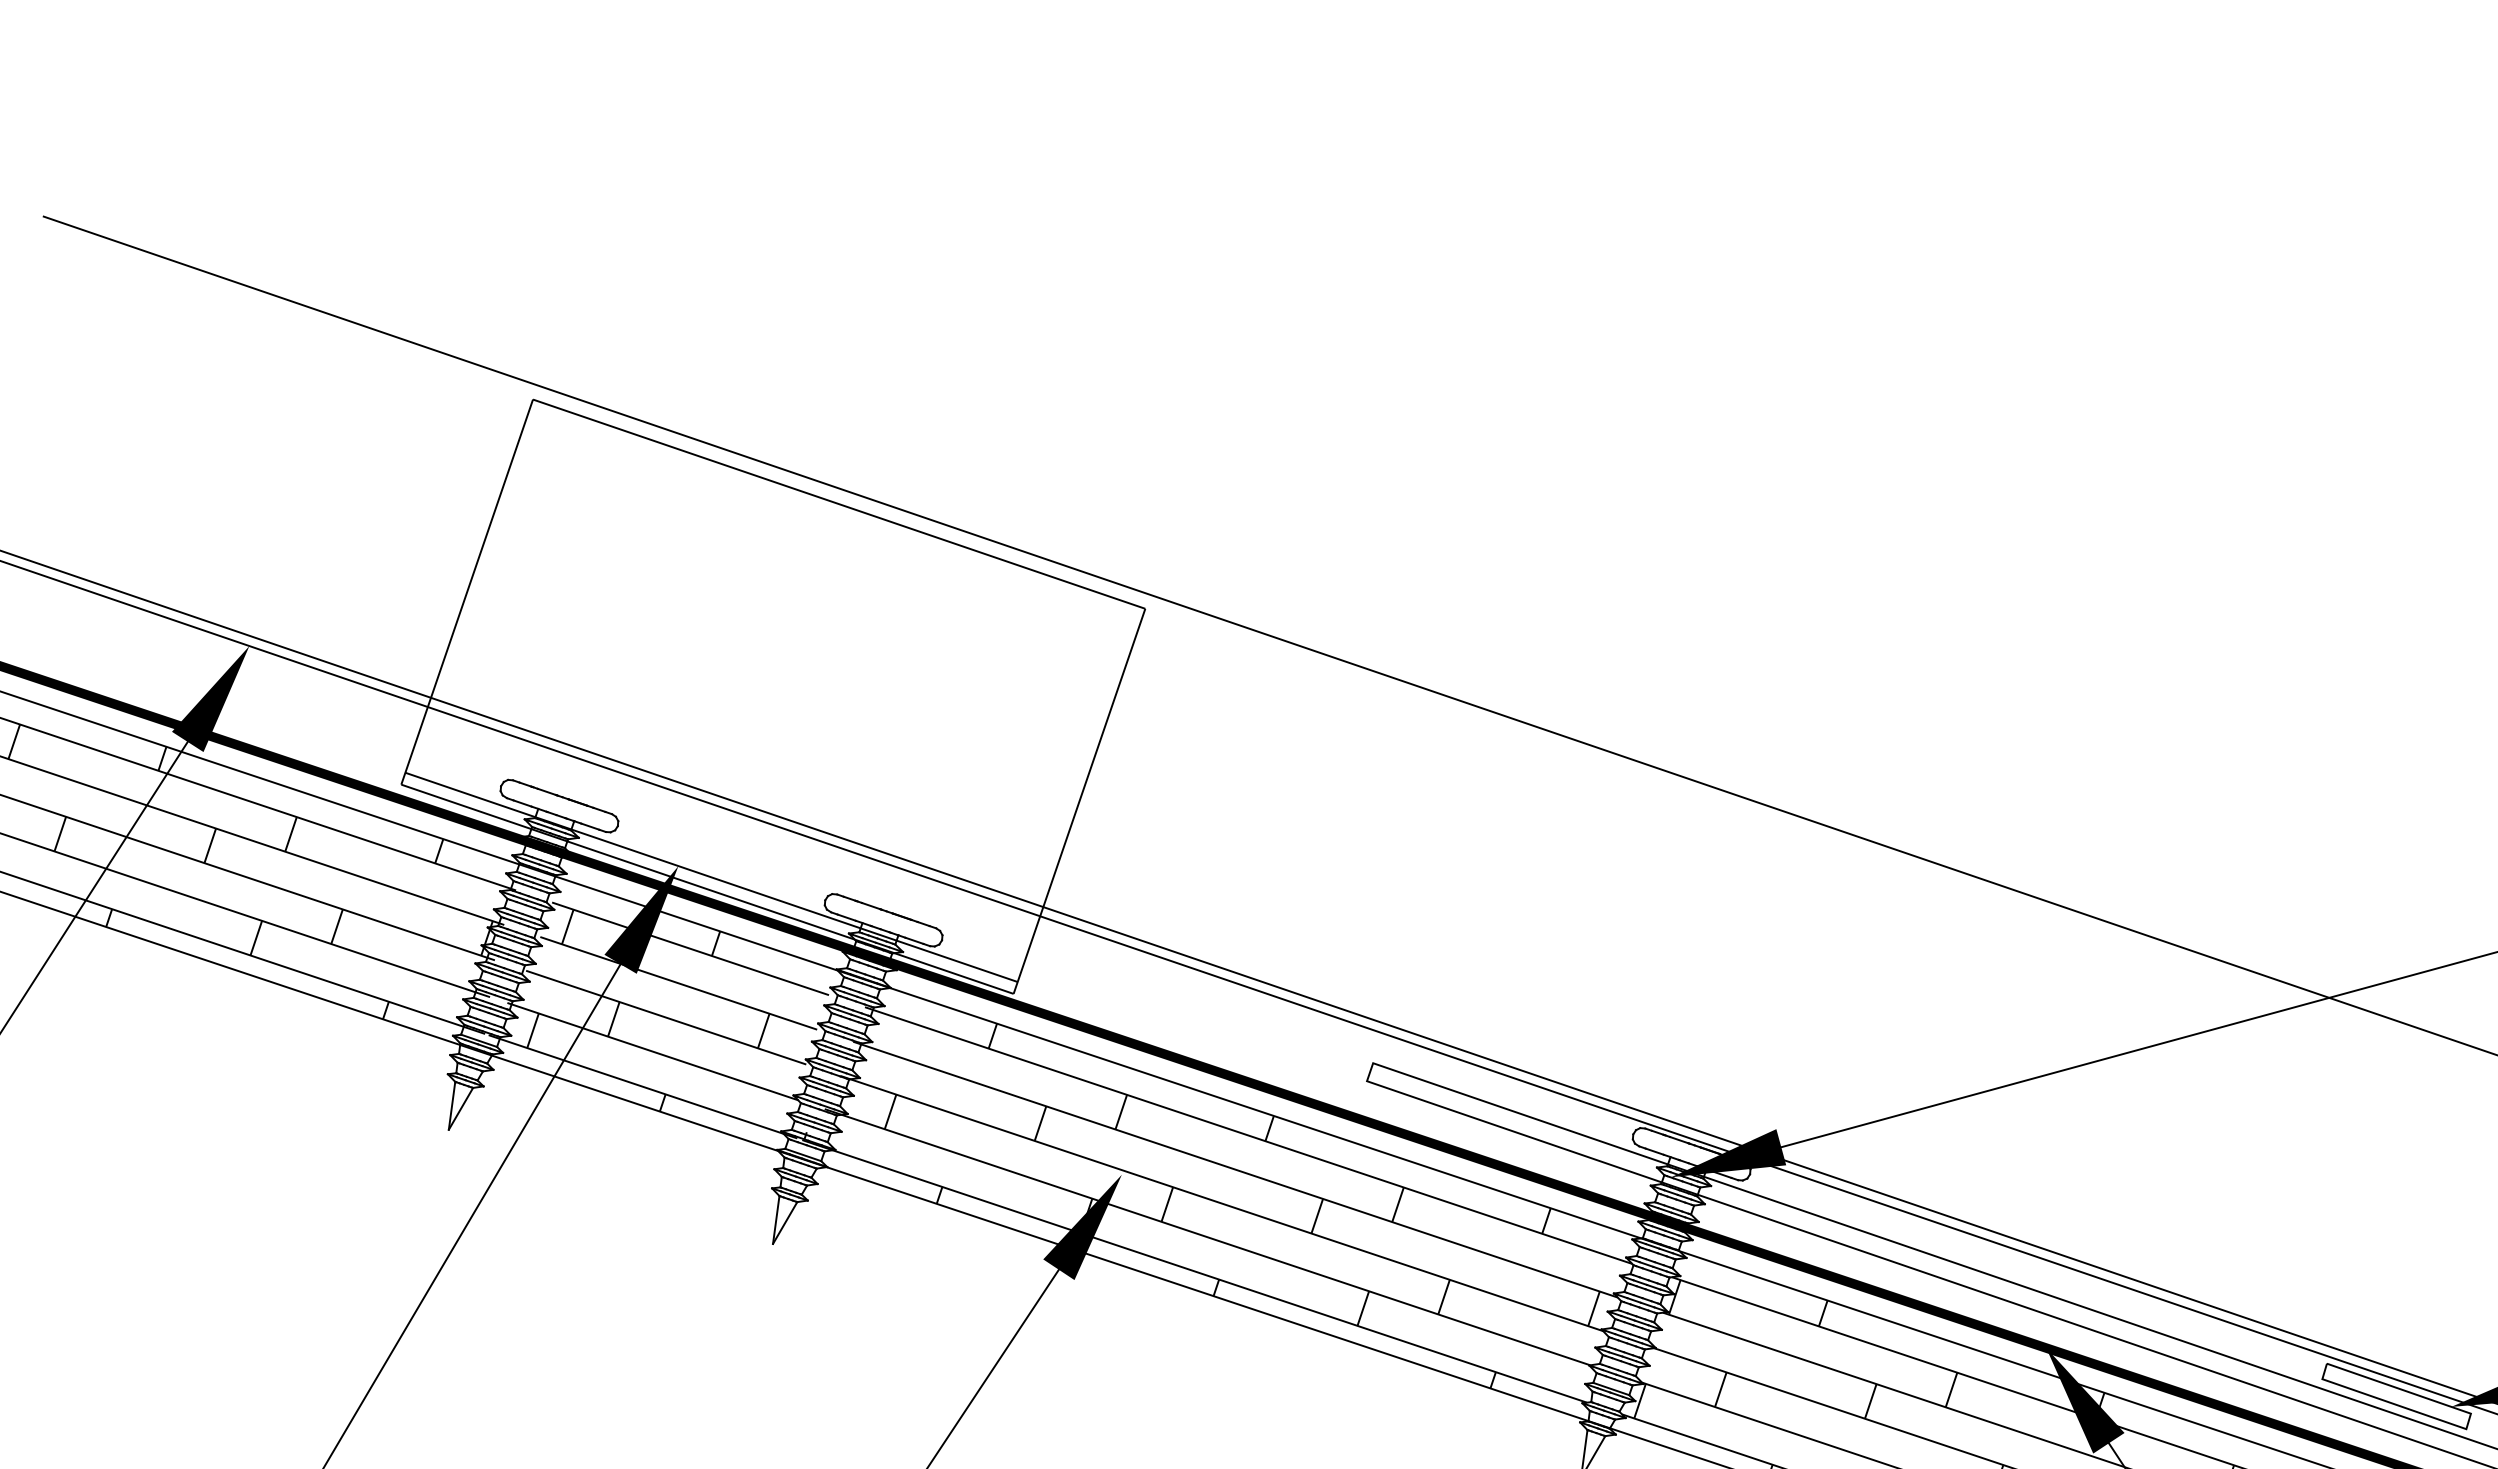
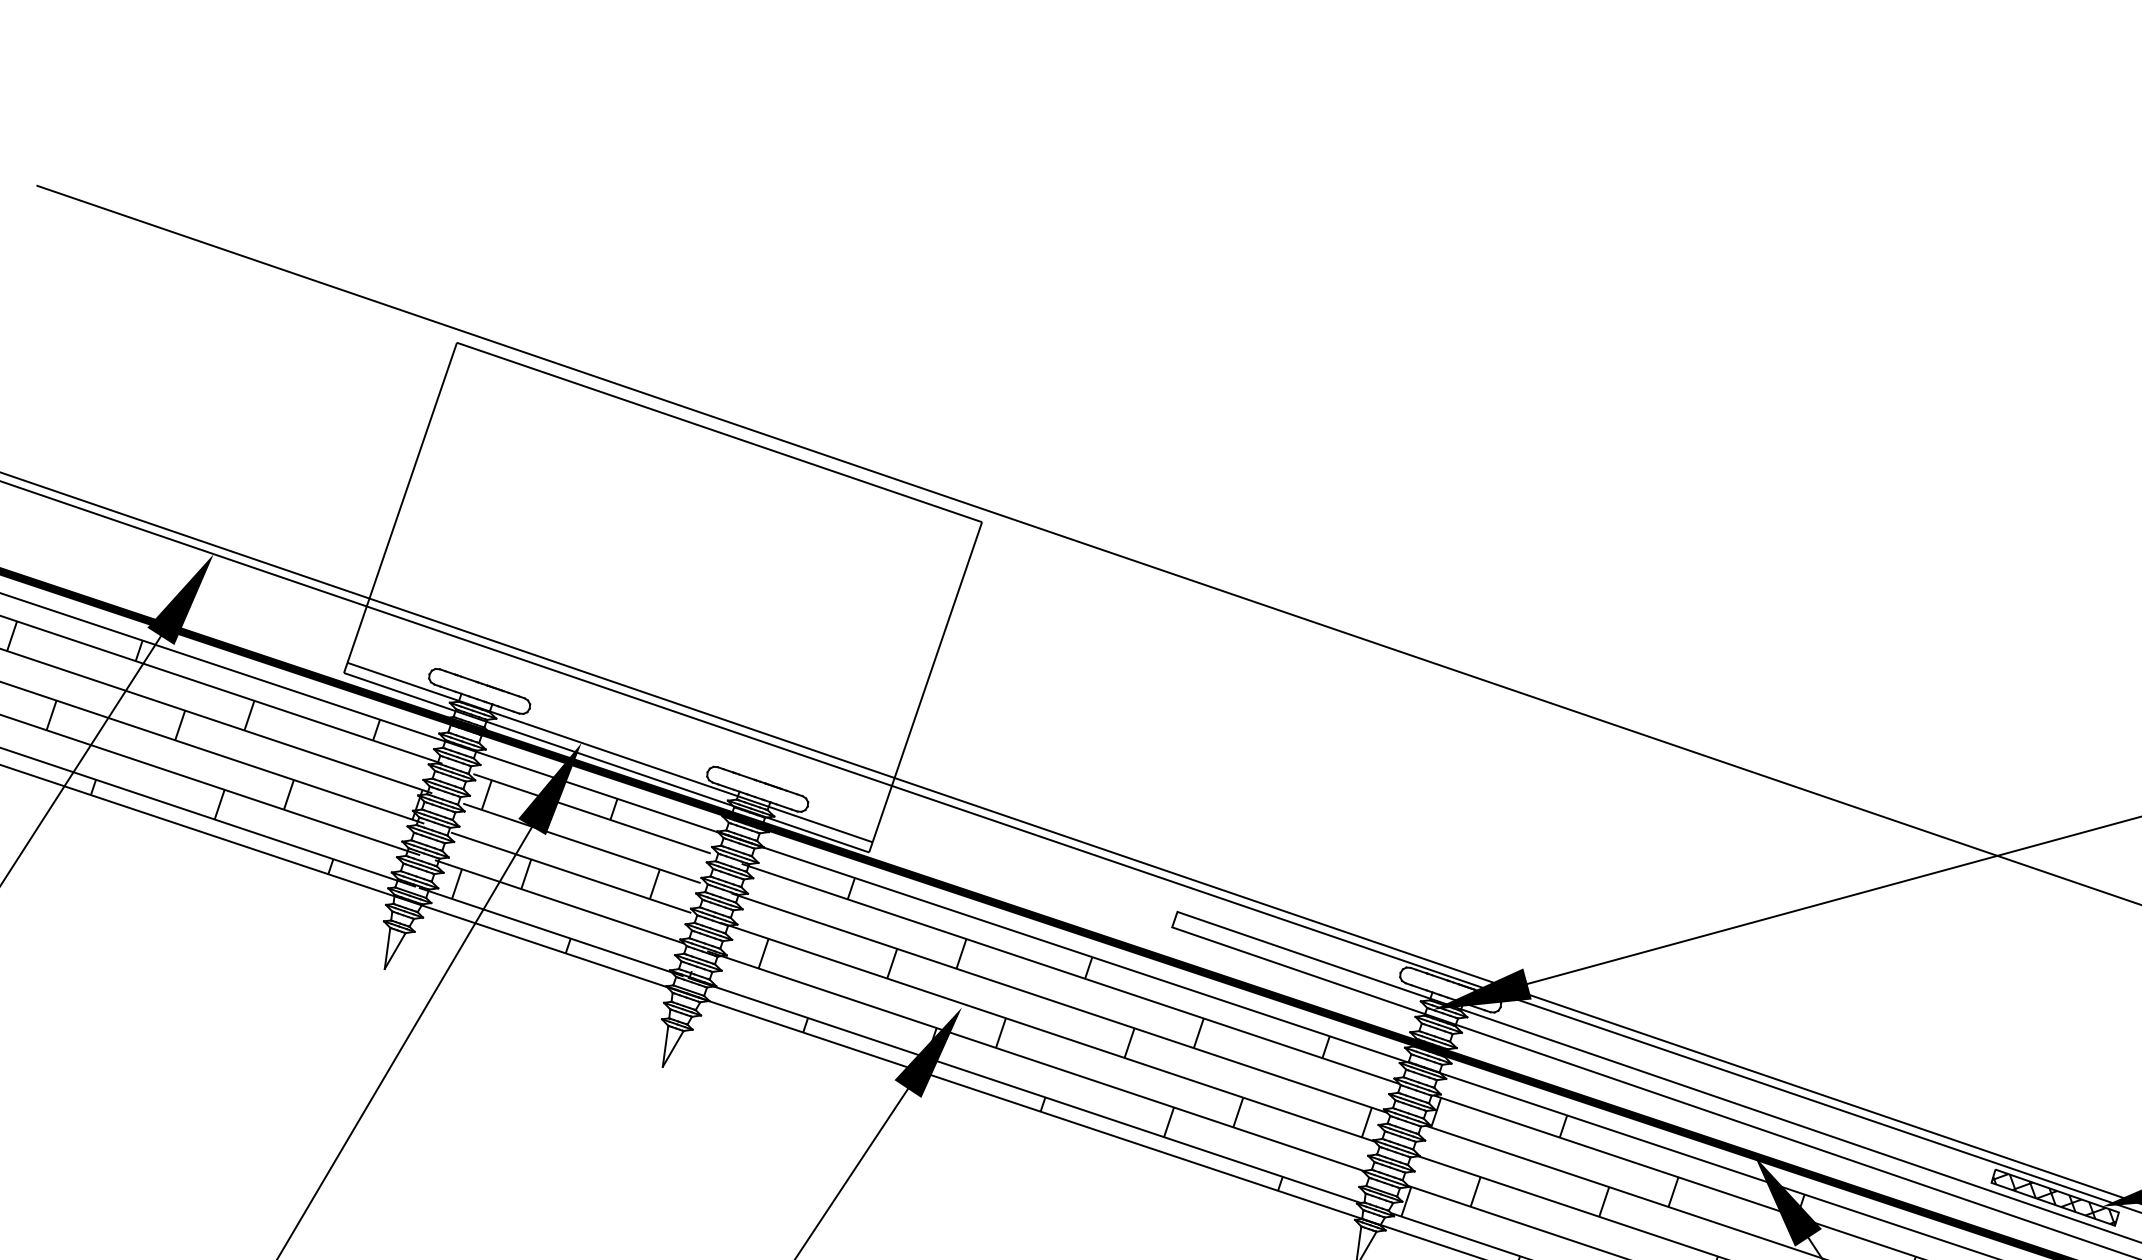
hatch: (2395, 1398) -> (2054, 1199), added

